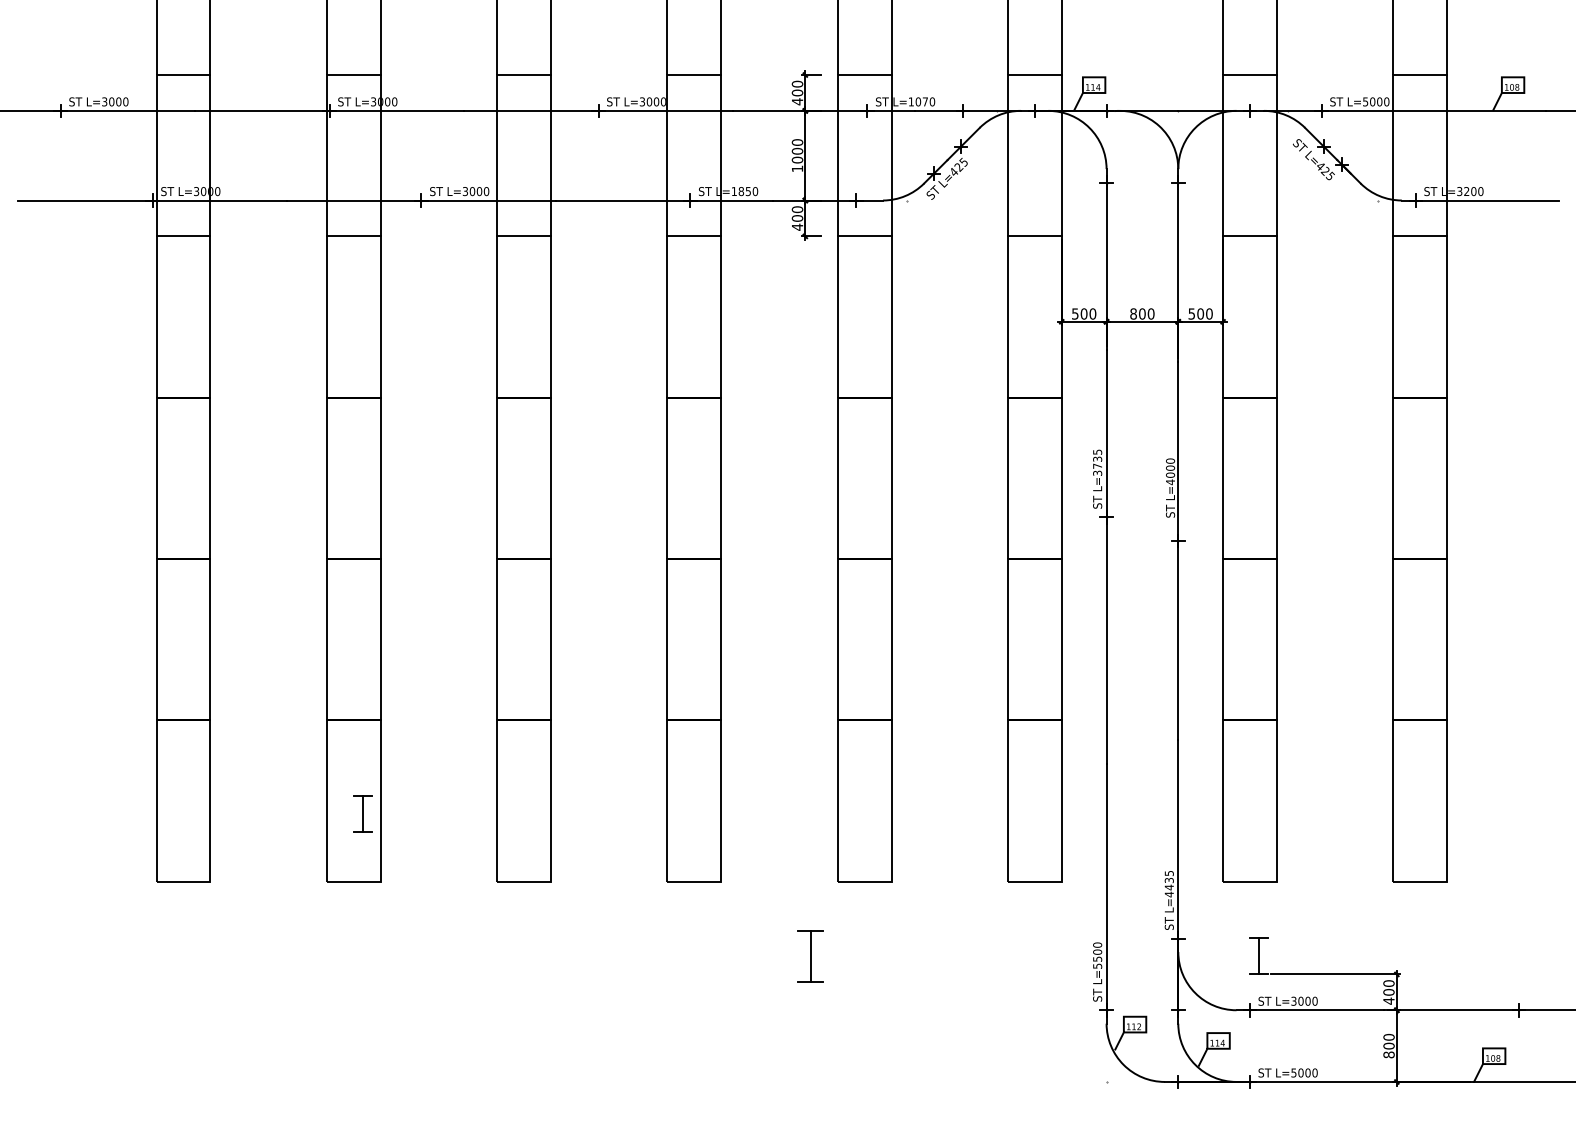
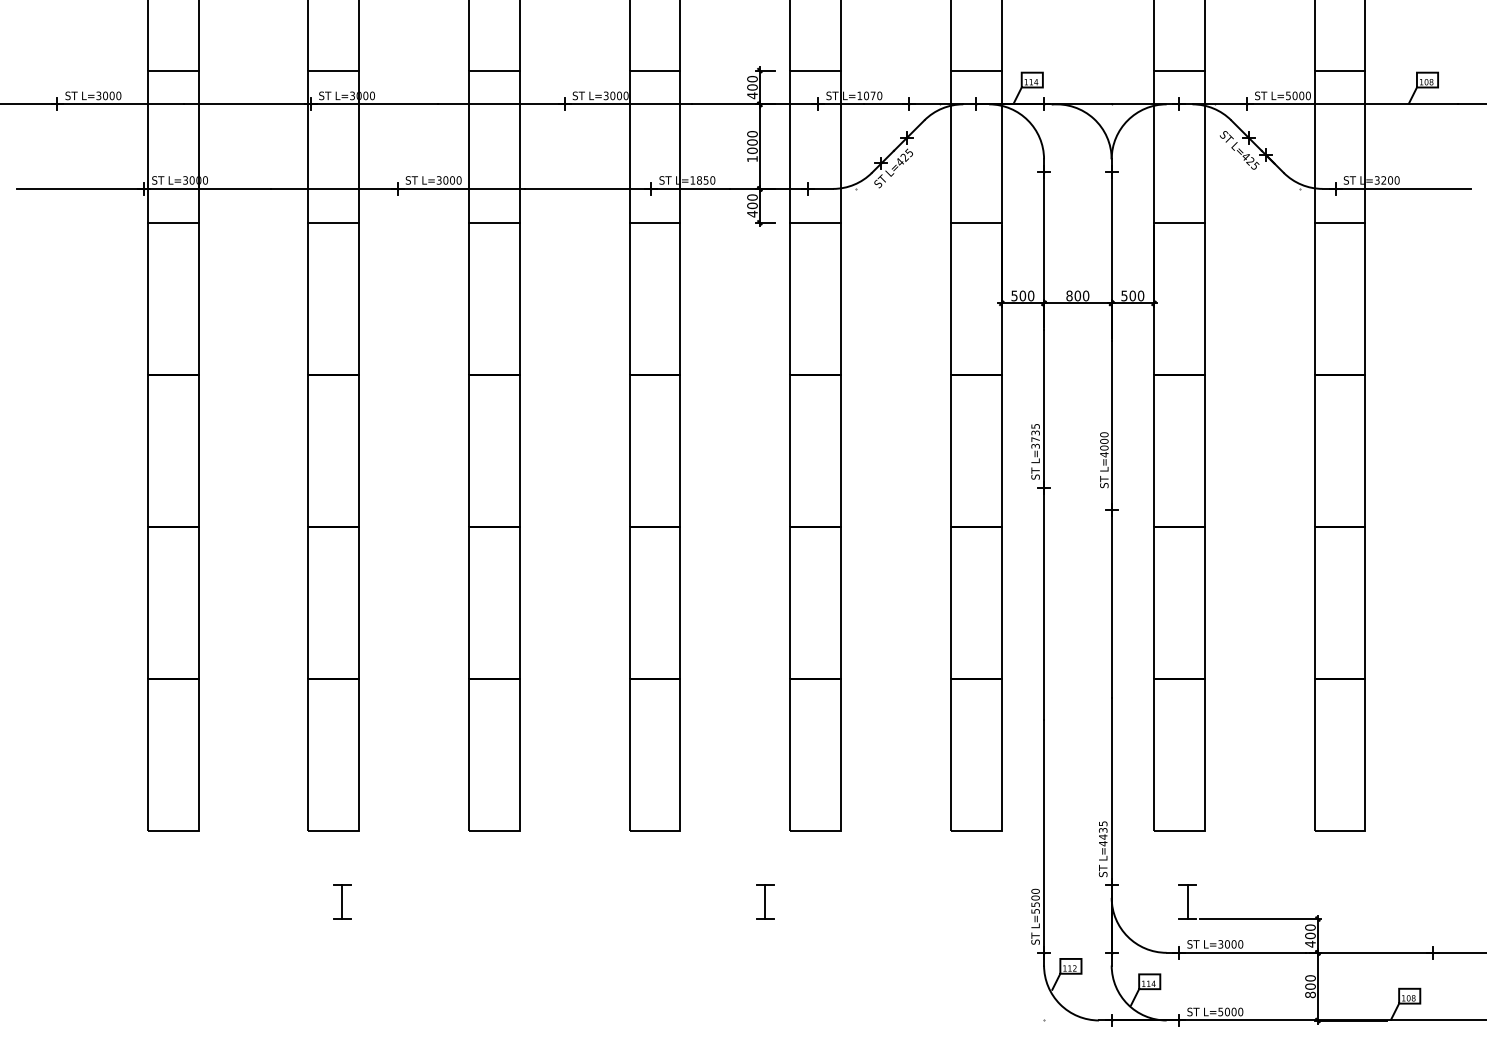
part: (362, 813) -> (342, 901), moved
part: (810, 955) -> (764, 901), size x0.71

